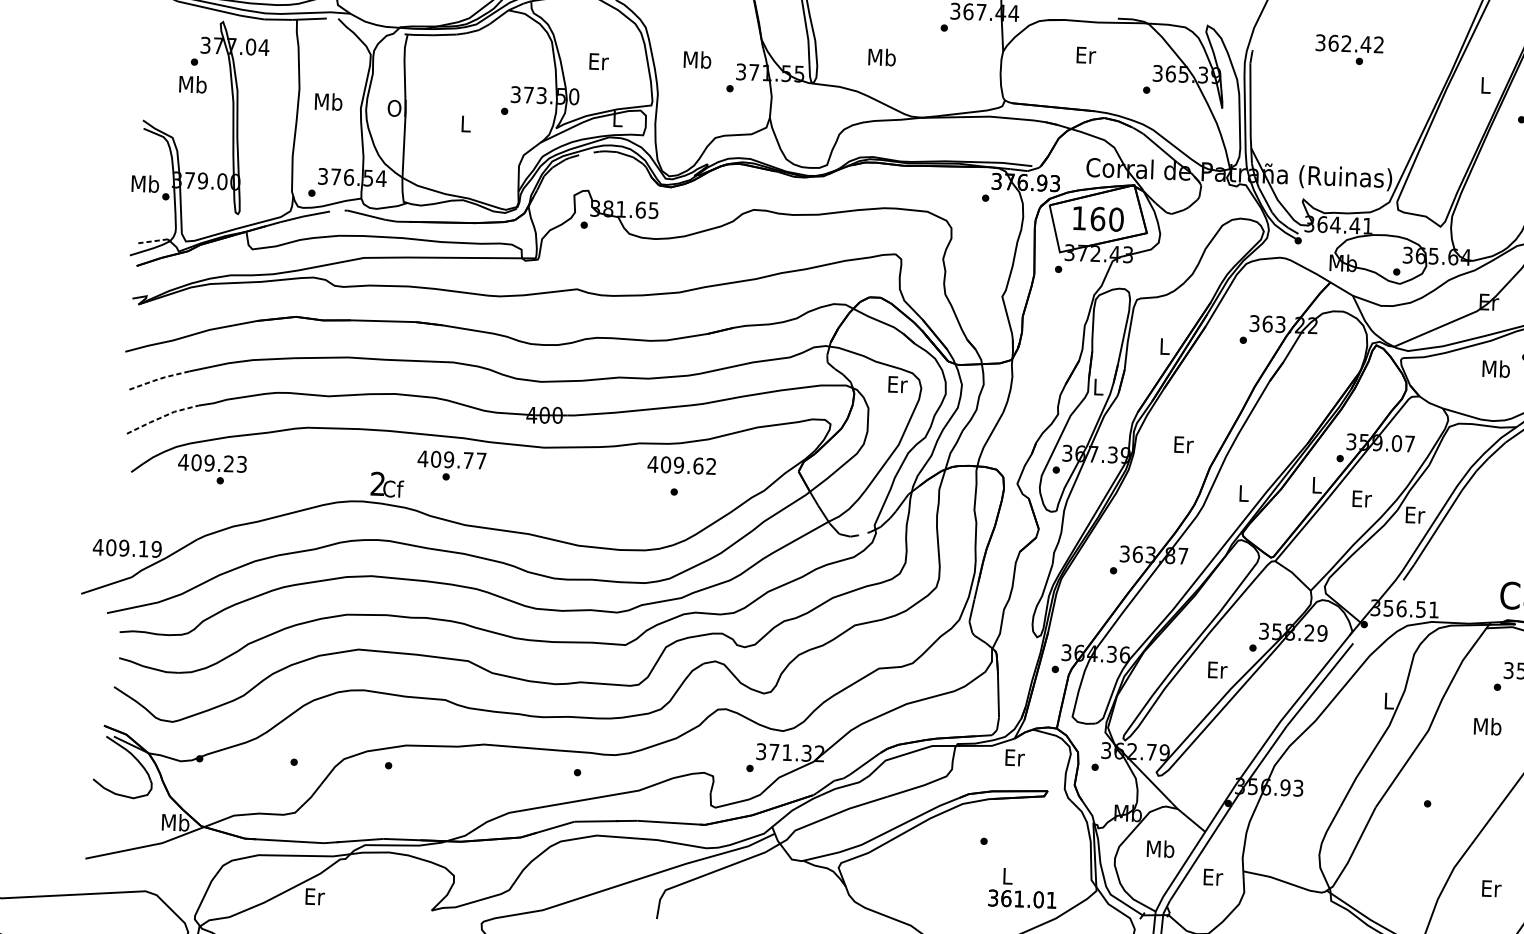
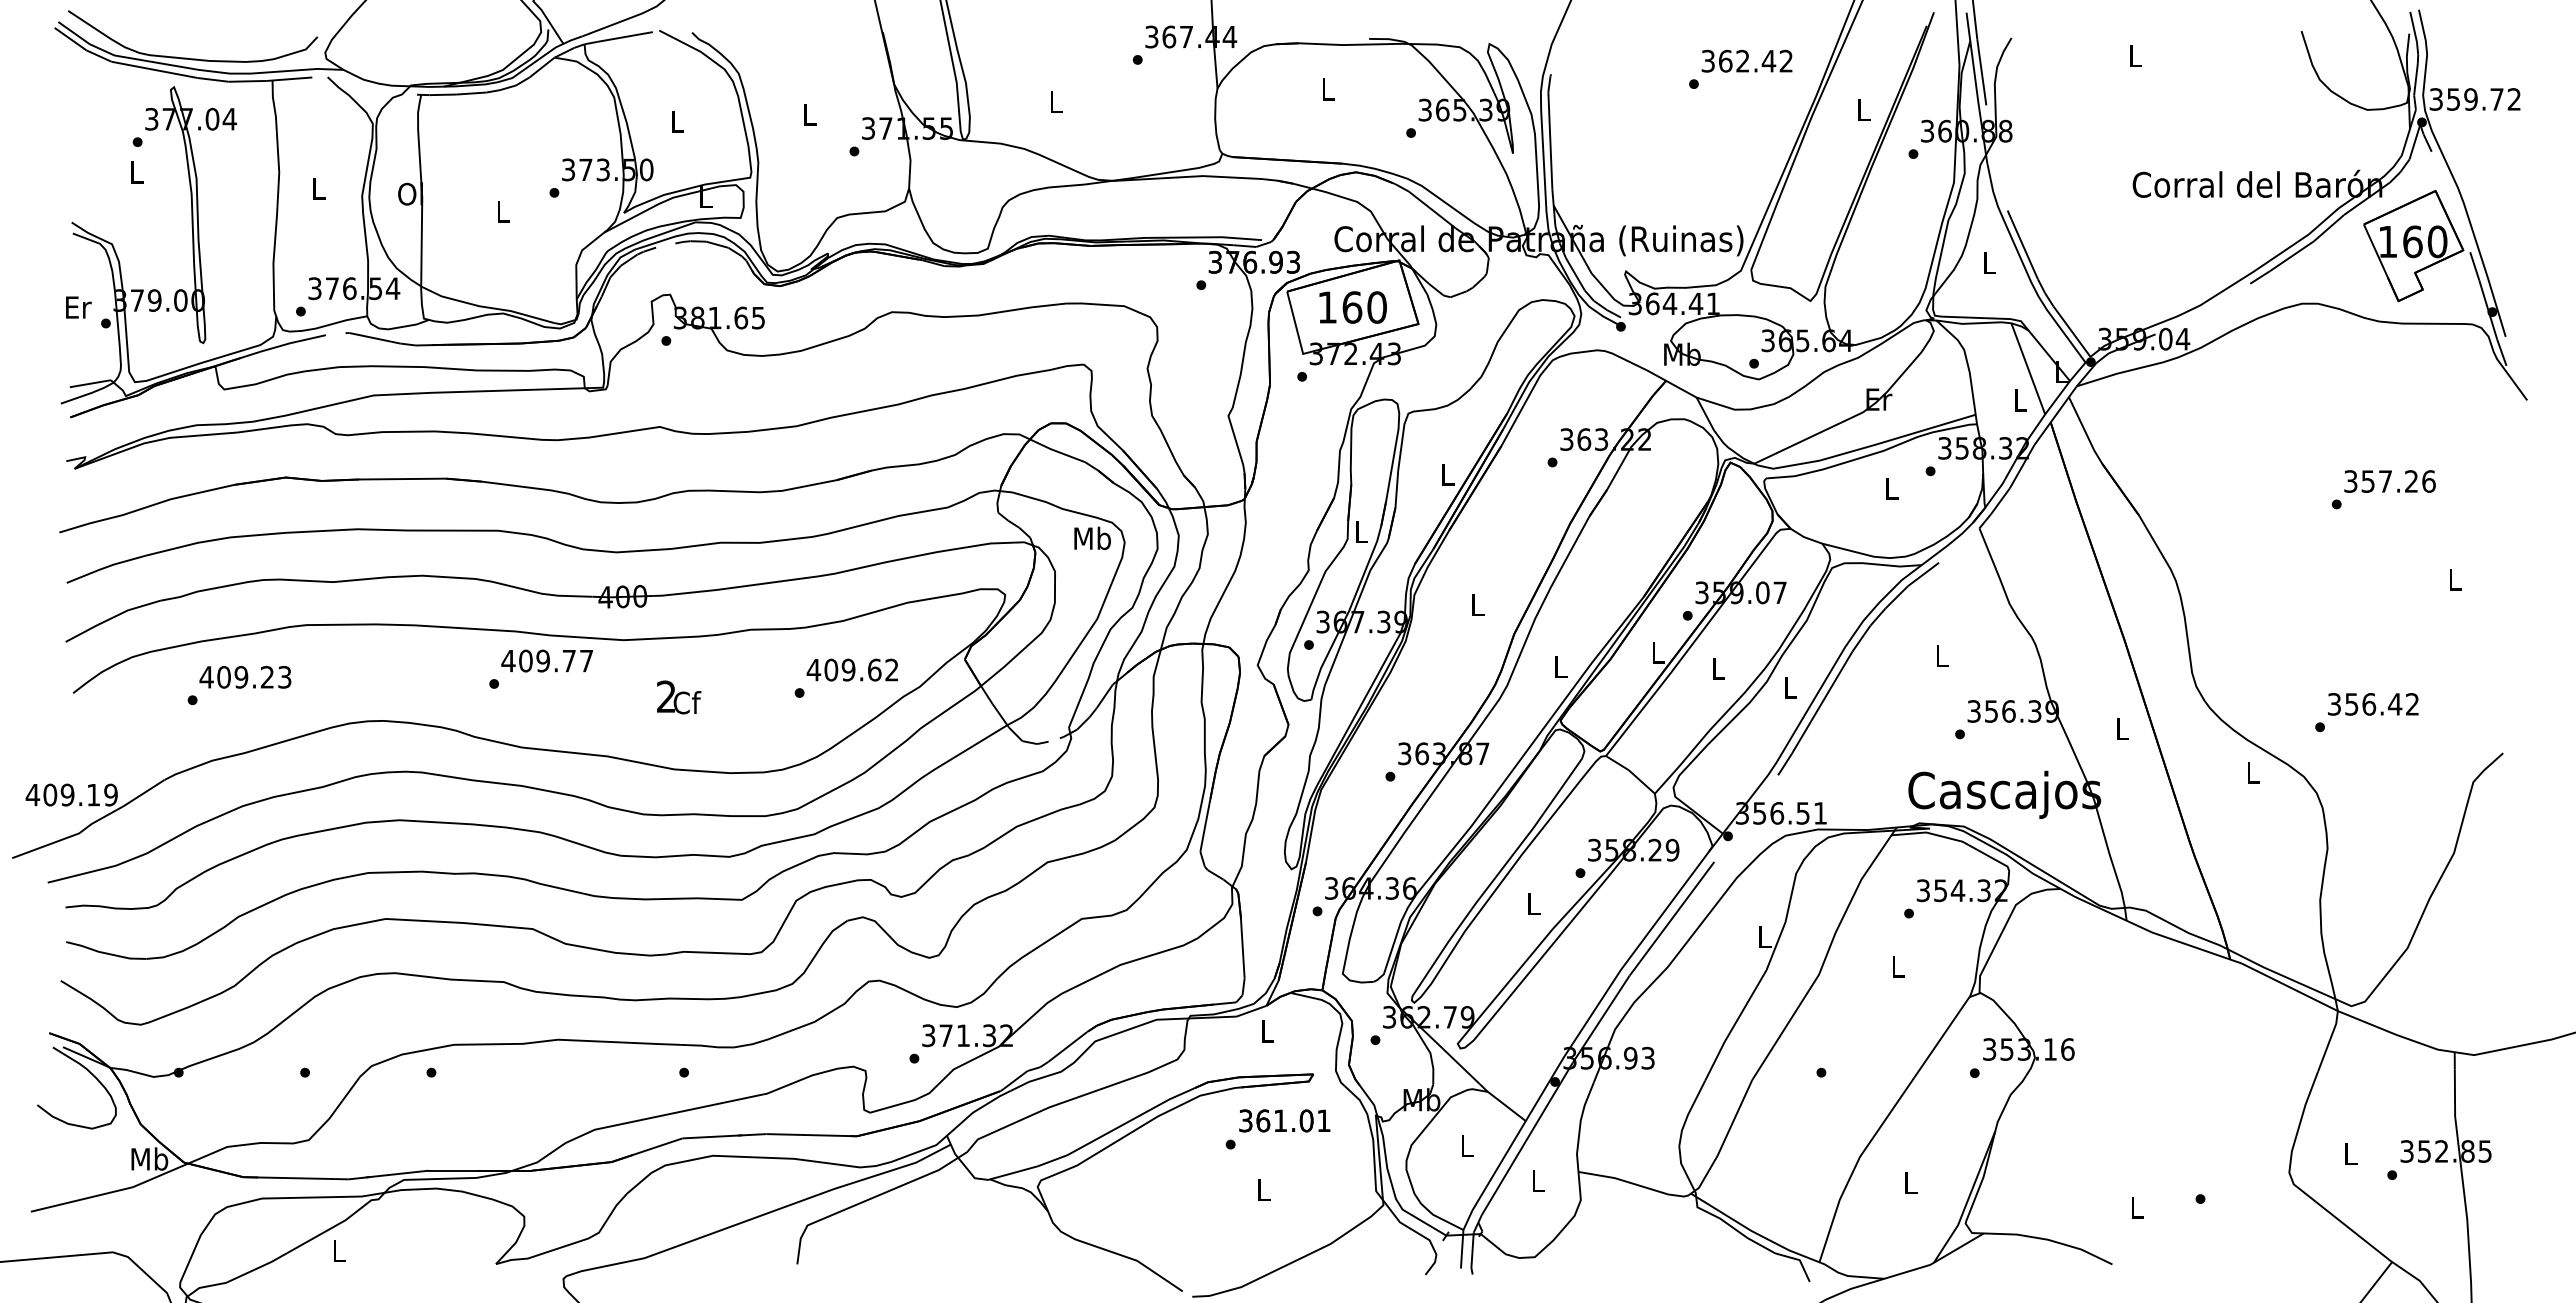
text: (1349, 43) -> (1746, 60), moved
text: (1086, 55) -> (1328, 89), Er -> L
text: (881, 56) -> (1055, 101), Mb -> L
text: (697, 59) -> (809, 114), Mb -> L
text: (599, 61) -> (678, 121), Er -> L
text: (192, 84) -> (136, 171), Mb -> L
text: (328, 101) -> (318, 188), Mb -> L
text: (145, 183) -> (77, 306), Mb -> Er
line: (152, 241) -> (90, 383), dashed -> solid
text: (1496, 368) -> (1891, 487), Mb -> L
line: (159, 379) -> (106, 567), dashed -> solid
text: (897, 383) -> (1092, 537), Er -> Mb
line: (162, 417) -> (112, 618), dashed -> solid
text: (1184, 444) -> (1478, 604), Er -> L
text: (451, 459) -> (546, 660), moved
text: (212, 463) -> (245, 677), moved
text: (681, 464) -> (851, 669), moved
text: (387, 484) -> (679, 697), moved
text: (1362, 498) -> (1719, 668), Er -> L
text: (1415, 515) -> (1790, 687), Er -> L
text: (1217, 670) -> (1534, 904), Er -> L
text: (1487, 726) -> (1897, 966), Mb -> L
text: (1015, 757) -> (1268, 1031), Er -> L
text: (1160, 848) -> (1466, 1145), Mb -> L
text: (1213, 877) -> (1538, 1181), Er -> L
text: (1491, 889) -> (1911, 1183), Er -> L
text: (314, 896) -> (339, 1251), Er -> L
text: (1022, 898) -> (1284, 1120), moved

